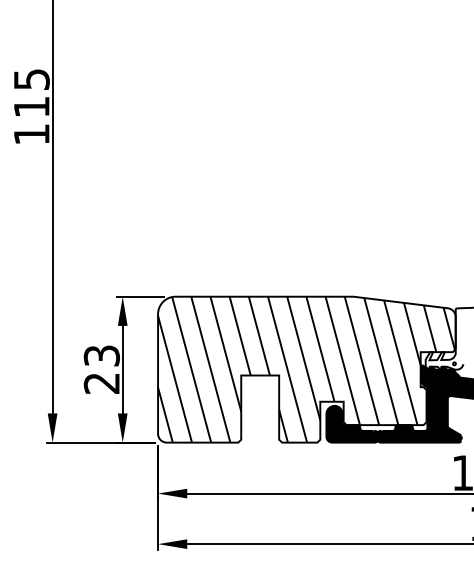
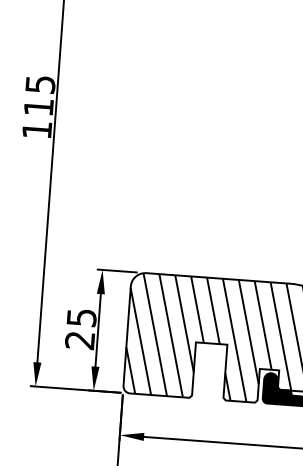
text: (101, 355) -> (81, 317), 23 -> 25

